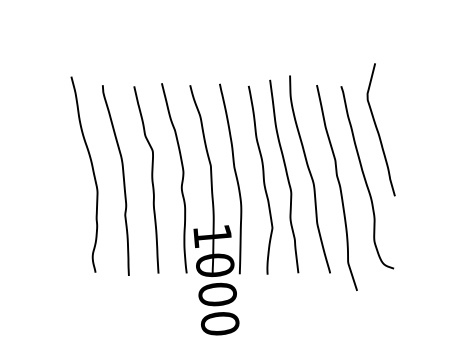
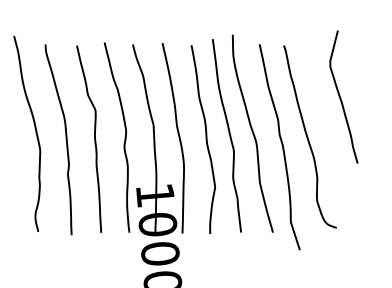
curve: (378, 129) -> (341, 96), moved

